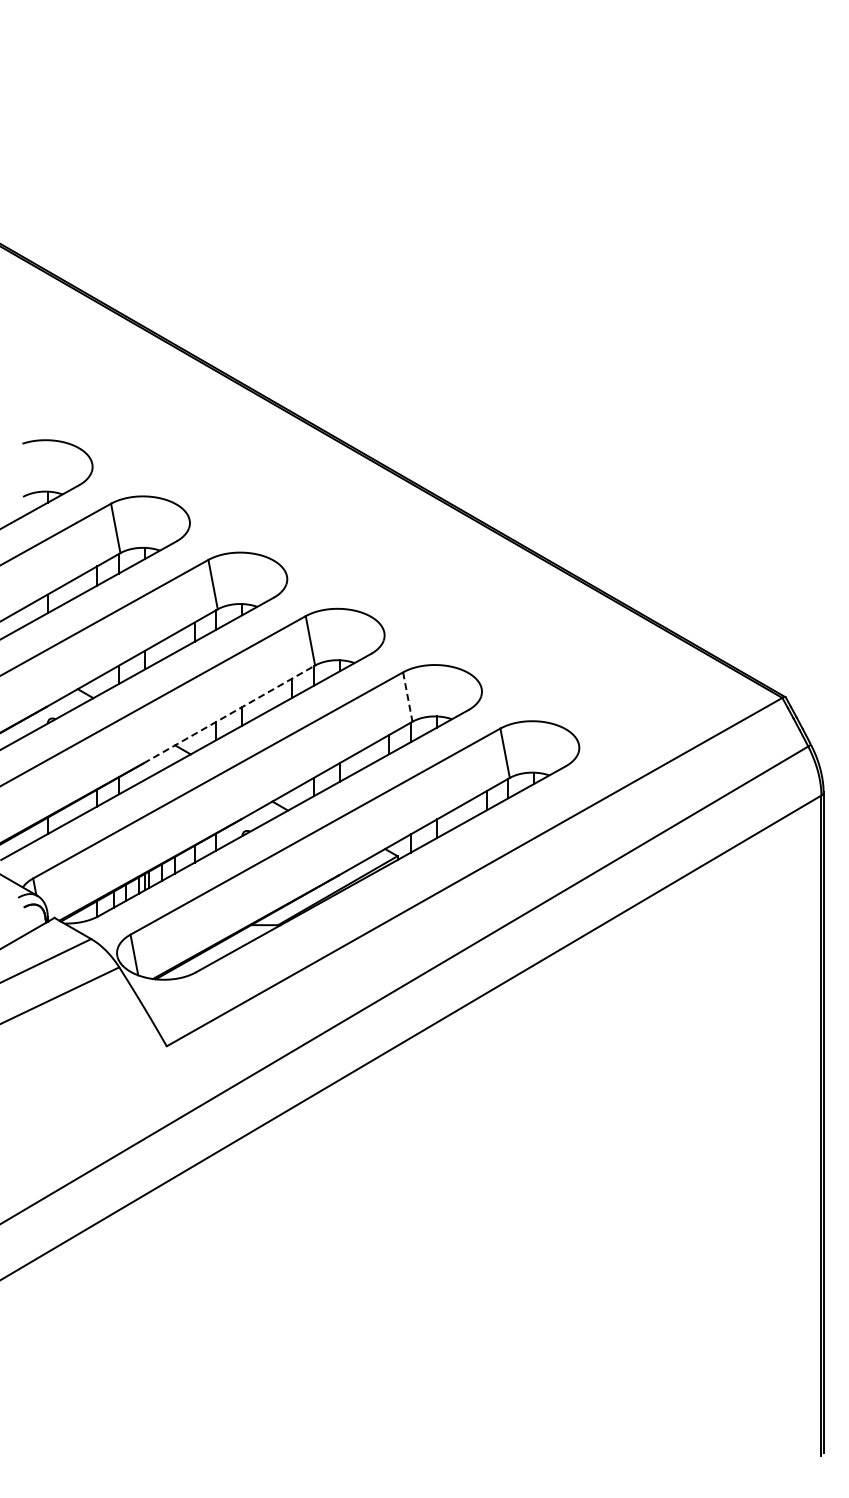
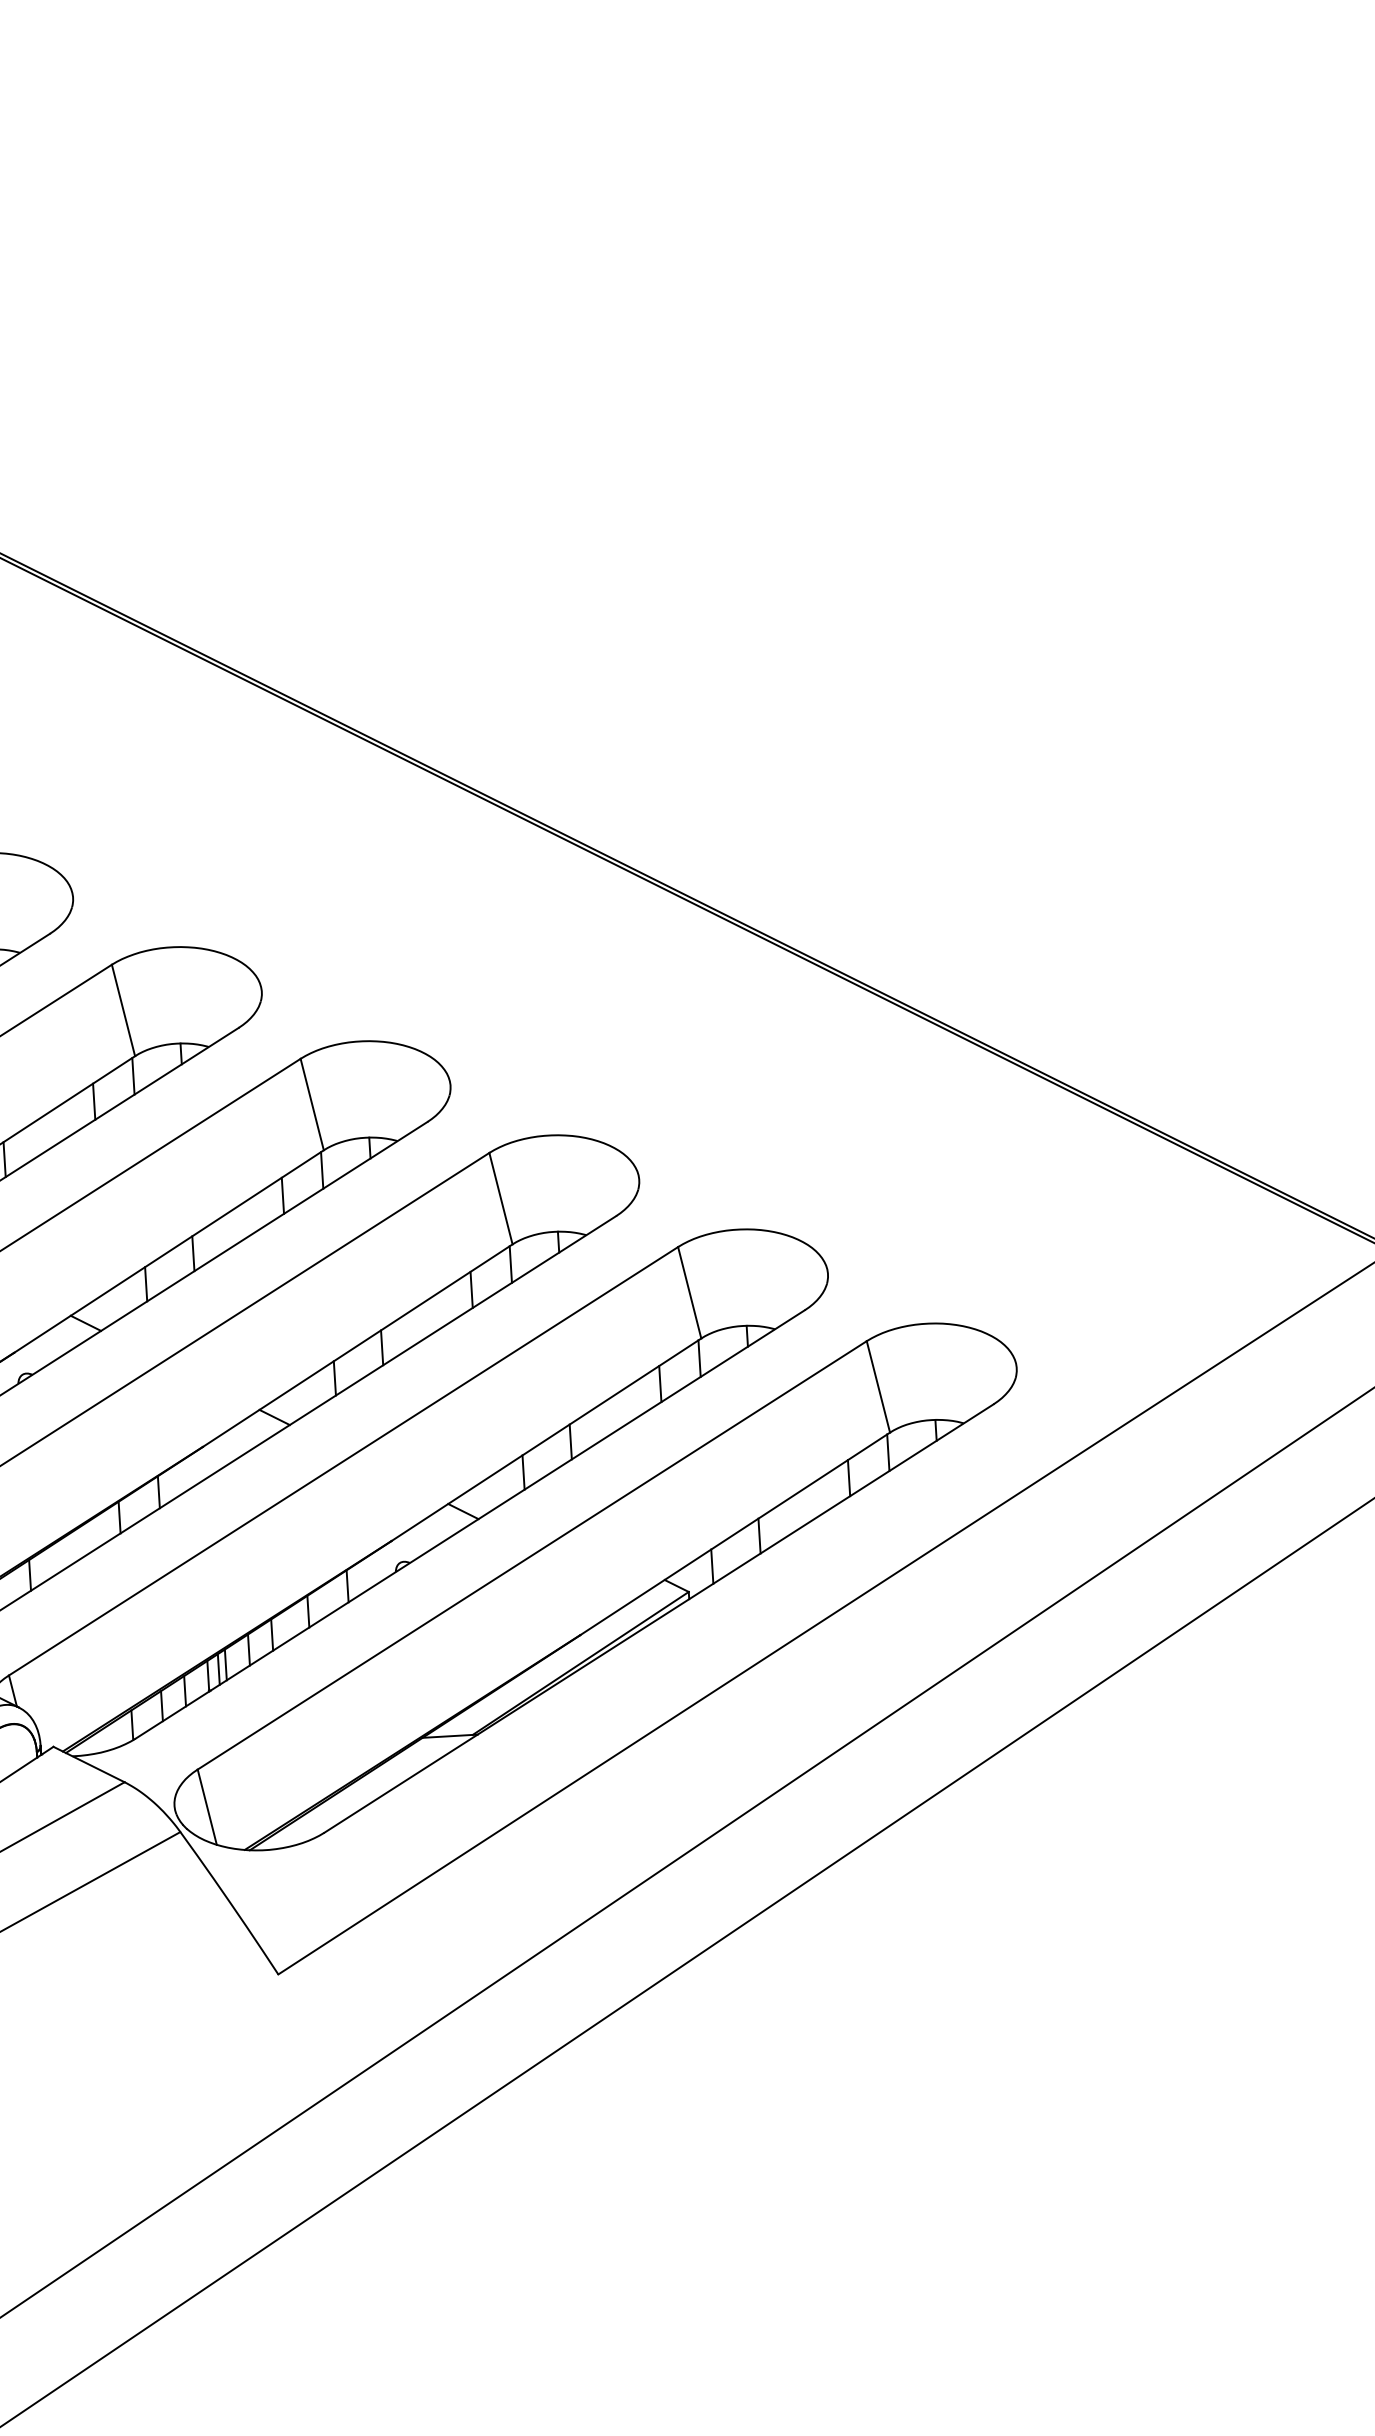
line: (407, 697) -> (689, 1293), dashed -> solid
line: (229, 714) -> (357, 1345), dashed -> solid

